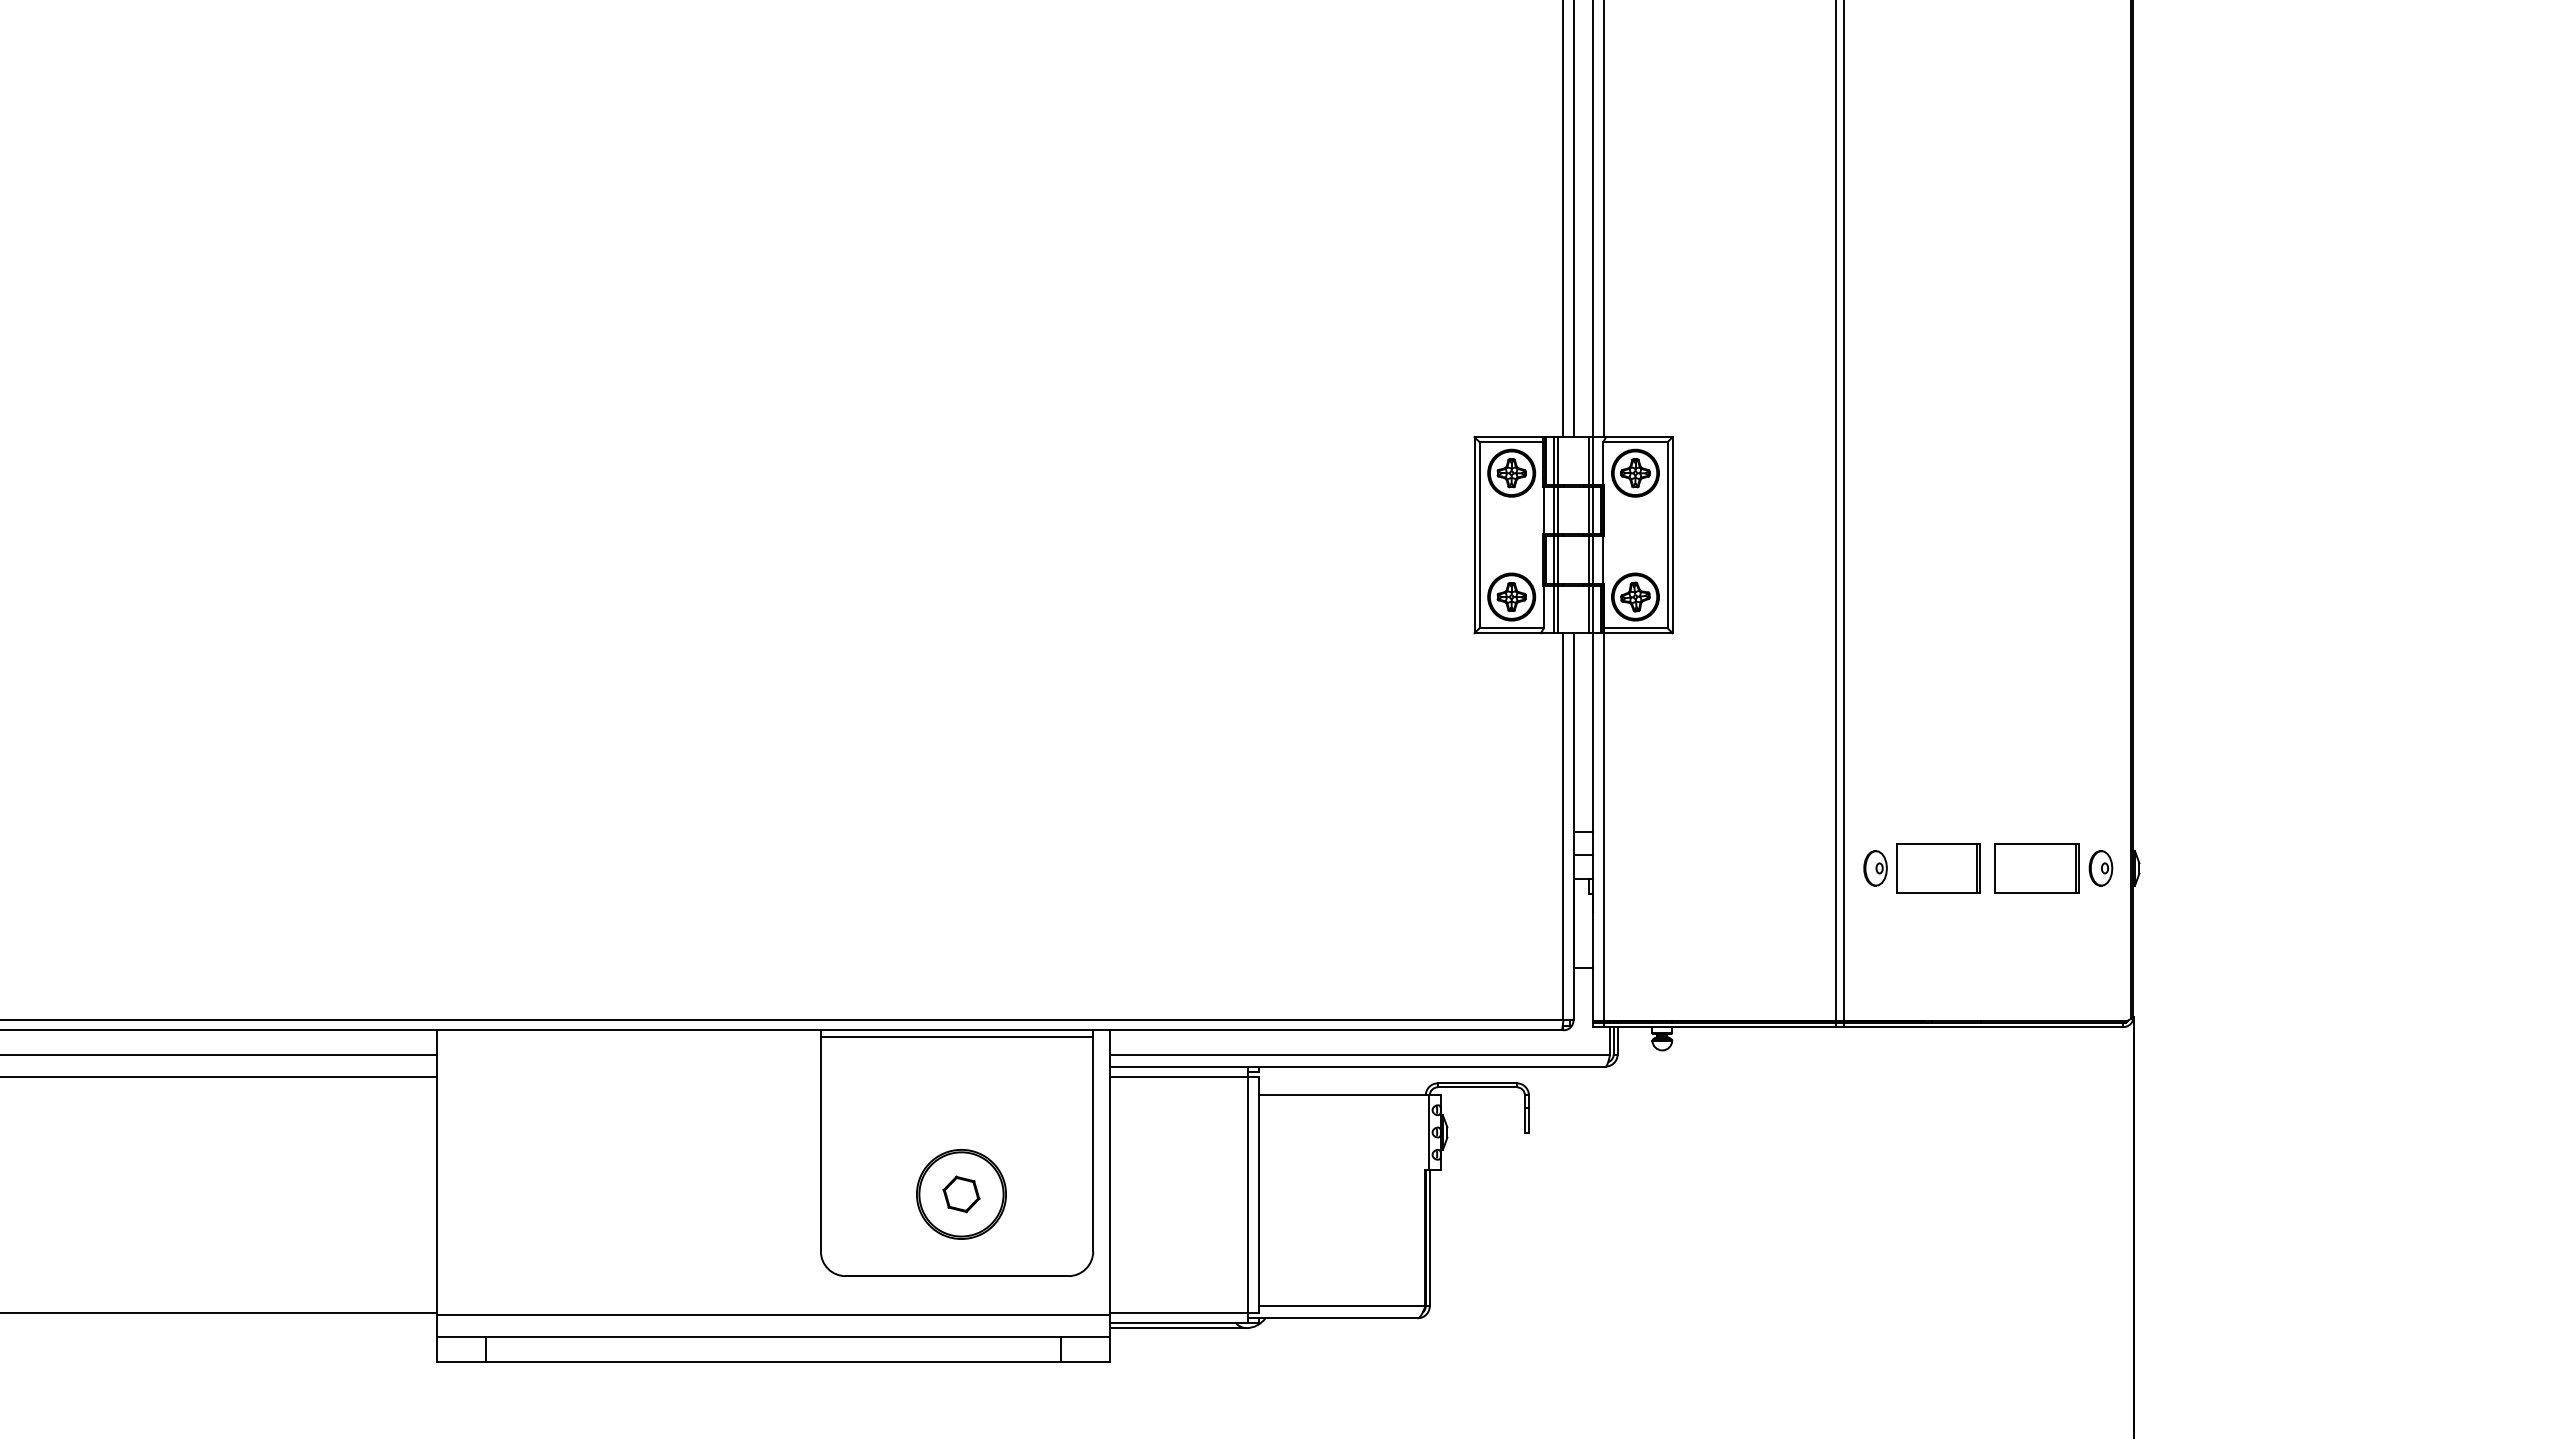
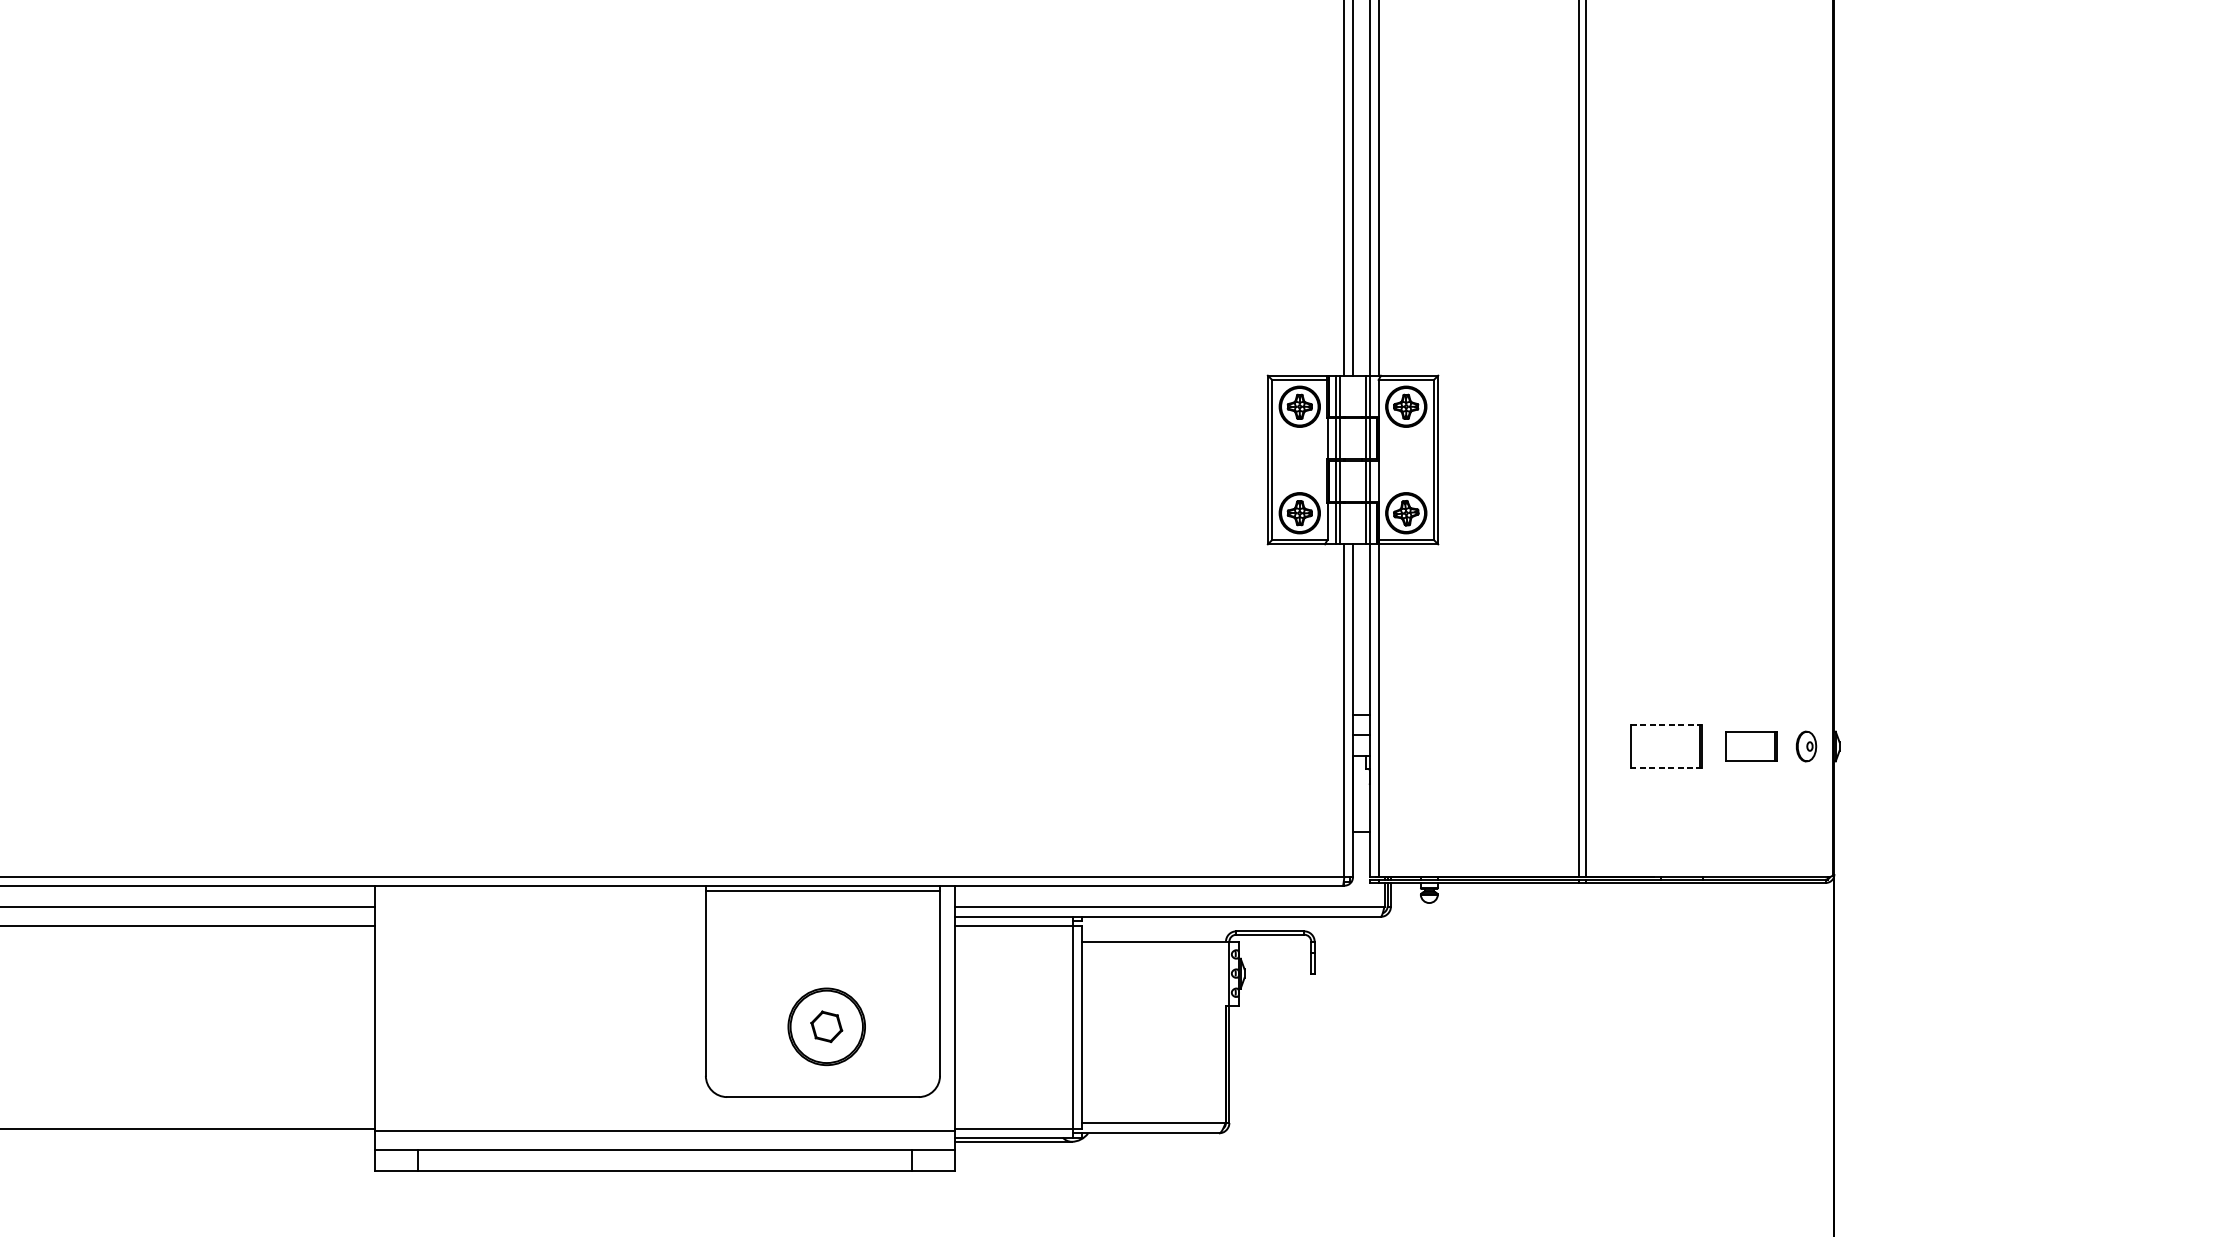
line: (1938, 843) -> (1666, 725), solid -> dashed
part: (1875, 868) -> (1612, 746), removed
part: (2036, 868) -> (1751, 746), size x0.7
line: (1938, 893) -> (1666, 768), solid -> dashed

